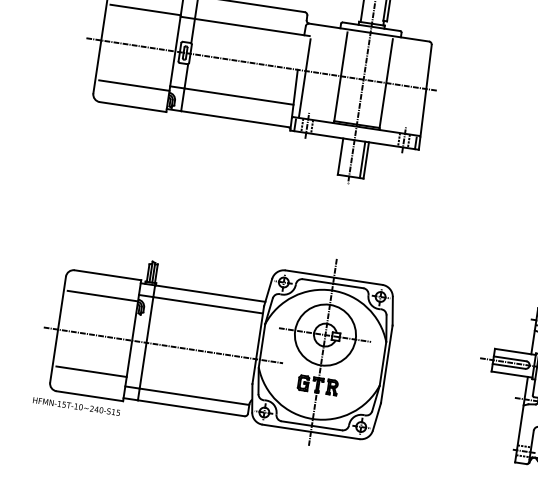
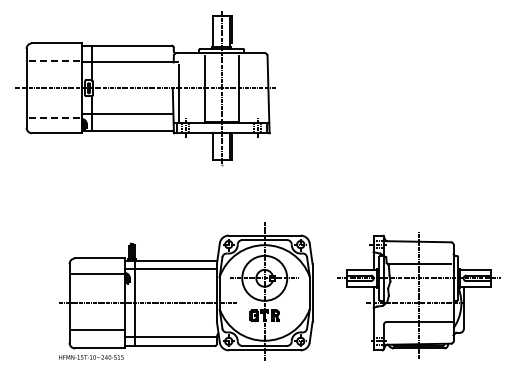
line: (146, 10) -> (56, 61), solid -> dashed
line: (135, 85) -> (56, 117), solid -> dashed
part: (217, 337) -> (186, 291), moved

